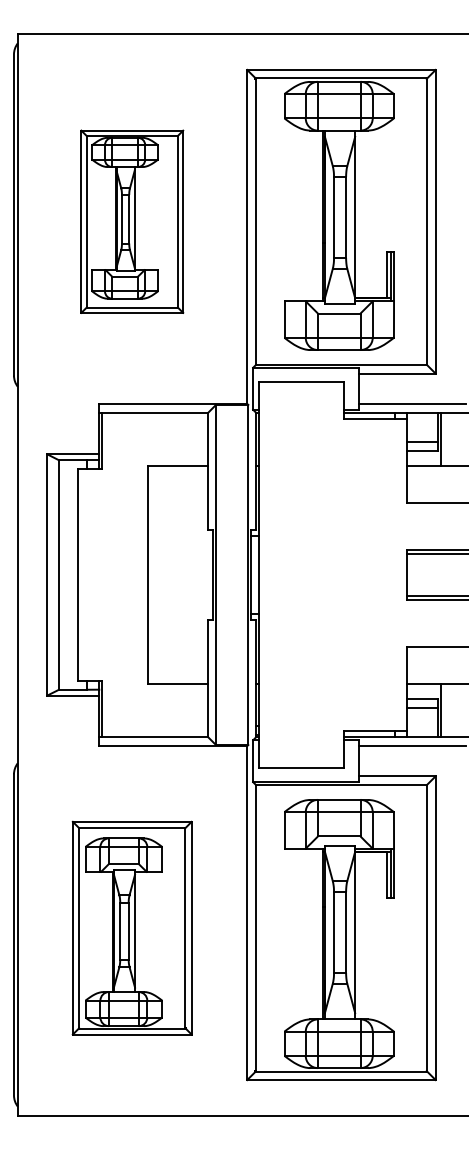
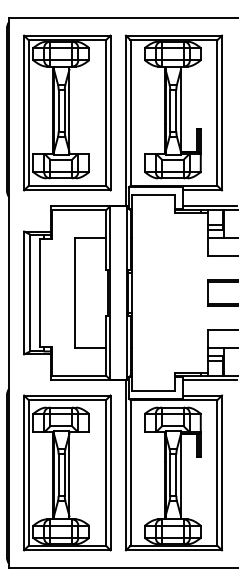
part: (132, 220) -> (67, 112), size x1.67
part: (132, 927) -> (67, 472), size x1.43

